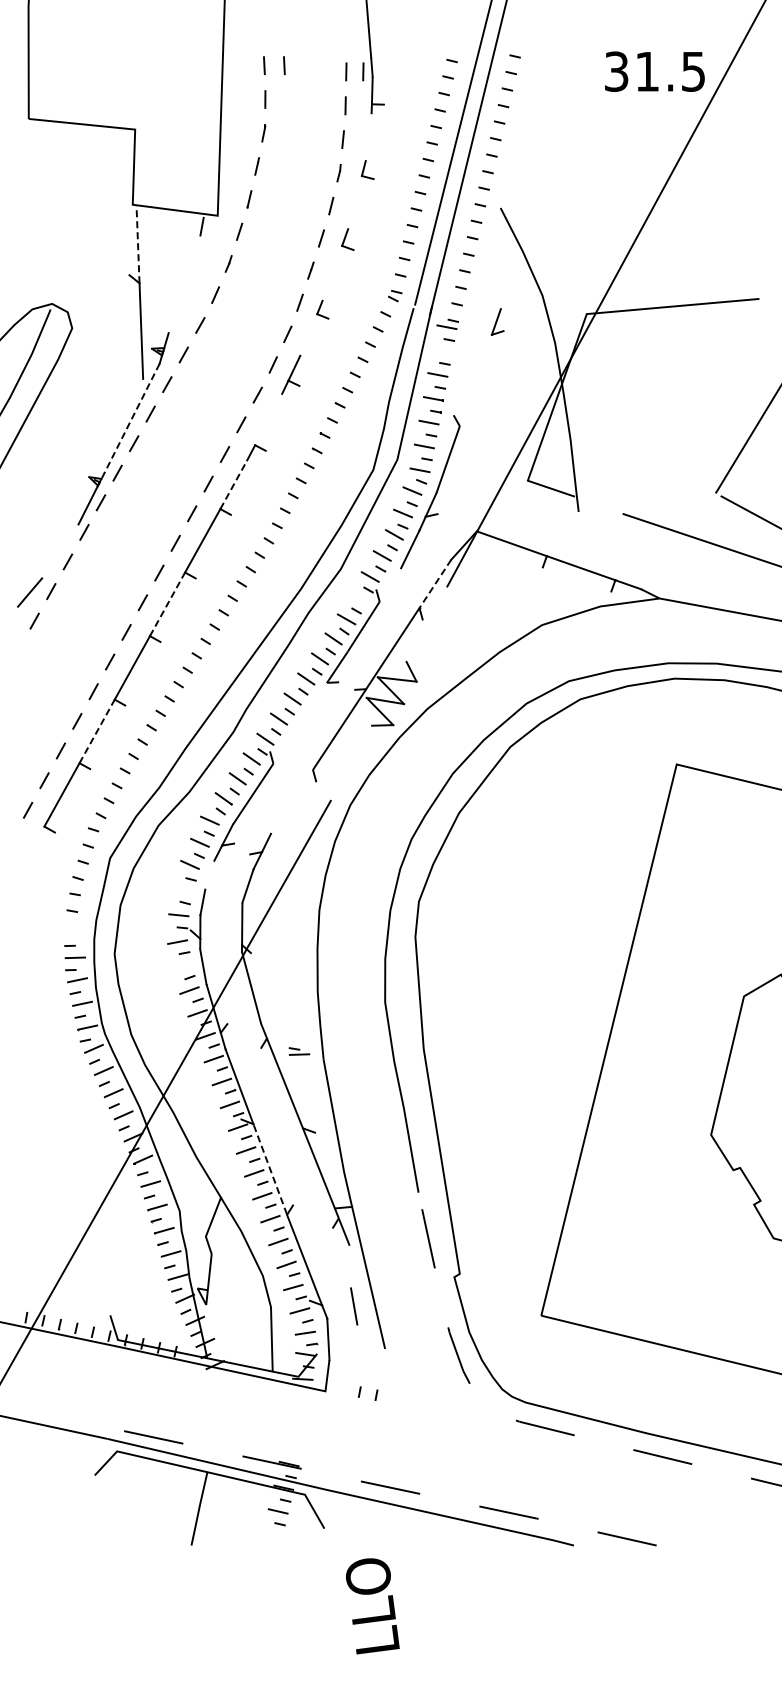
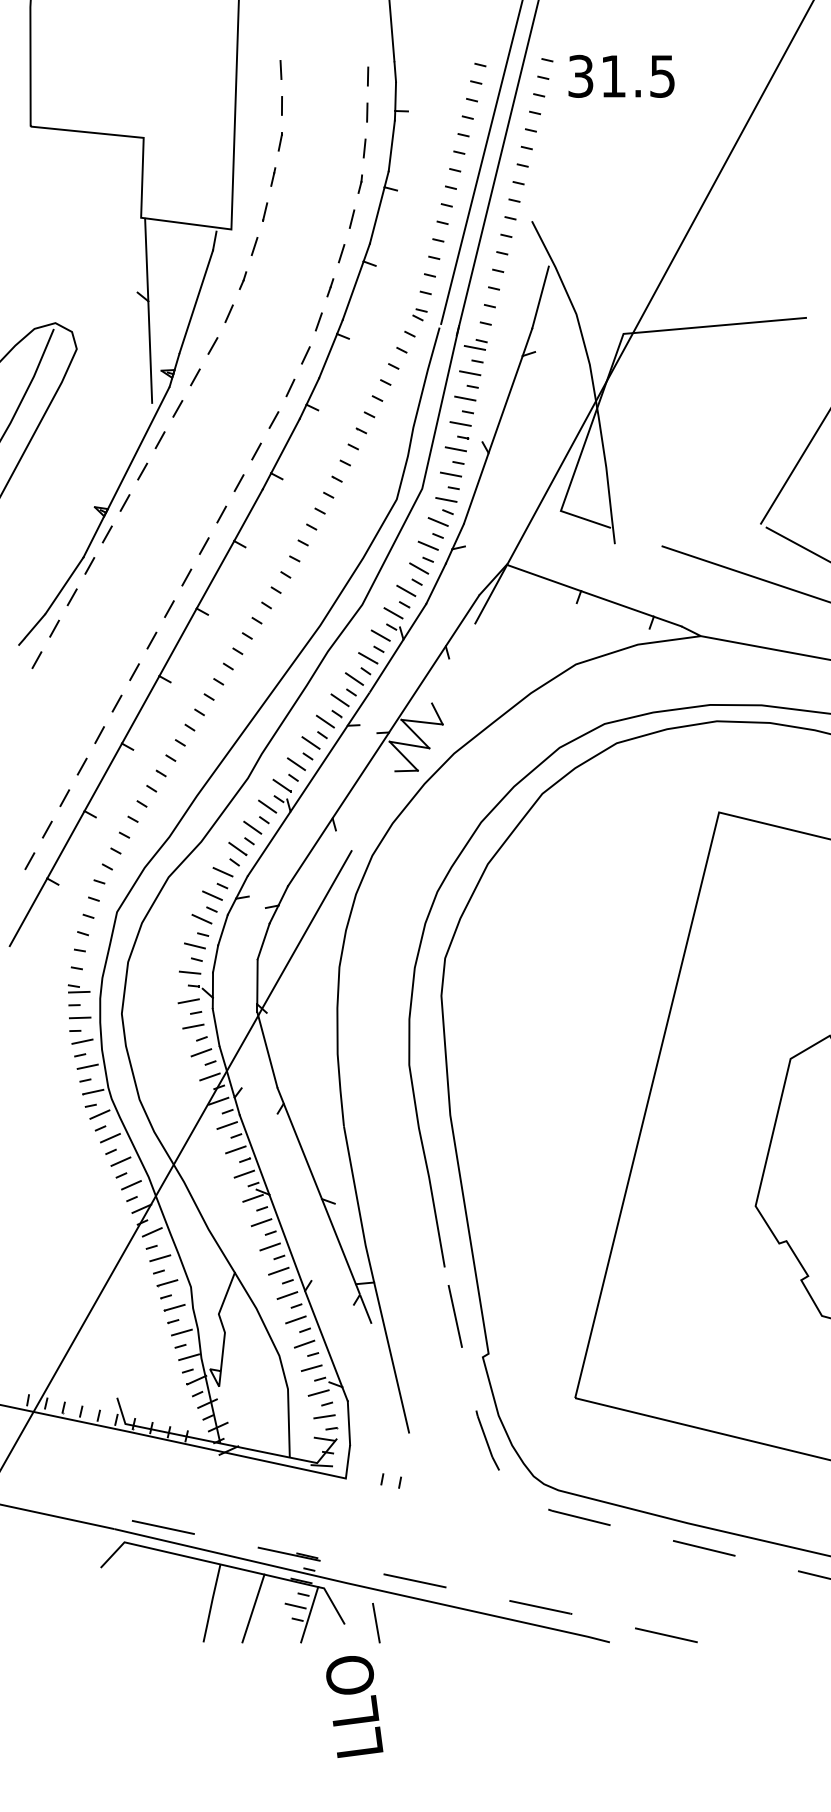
line: (284, 65) -> (302, 69), removed
line: (363, 71) -> (386, 76), removed
text: (654, 71) -> (621, 76), moved
line: (368, 137) -> (391, 146), added
line: (354, 202) -> (376, 215), added
line: (138, 244) -> (147, 260), dashed -> solid
line: (332, 272) -> (353, 289), added
line: (508, 279) -> (540, 297), added
line: (184, 283) -> (196, 301), added
line: (308, 334) -> (327, 355), added
line: (442, 350) -> (470, 372), added
line: (475, 380) -> (505, 404), added
line: (268, 419) -> (285, 445), added
line: (127, 427) -> (135, 454), dashed -> solid
line: (233, 484) -> (248, 515), dashed -> solid
line: (60, 550) -> (64, 585), added
line: (390, 584) -> (414, 621), added
line: (434, 584) -> (461, 621), dashed -> solid
line: (357, 597) -> (379, 635), added
line: (167, 603) -> (178, 641), dashed -> solid
line: (300, 723) -> (319, 768), added
line: (97, 731) -> (103, 777), dashed -> solid
line: (292, 801) -> (310, 851), added
line: (26, 858) -> (28, 912), added
line: (209, 874) -> (222, 929), added
line: (183, 889) -> (195, 945), added
line: (181, 965) -> (192, 1026), added
part: (299, 1051) -> (79, 988), moved
line: (270, 1168) -> (287, 1241), dashed -> solid
line: (354, 1306) -> (376, 1623), moved
line: (238, 1513) -> (253, 1608), added
line: (291, 1519) -> (309, 1614), added
text: (372, 1606) -> (354, 1707), moved

